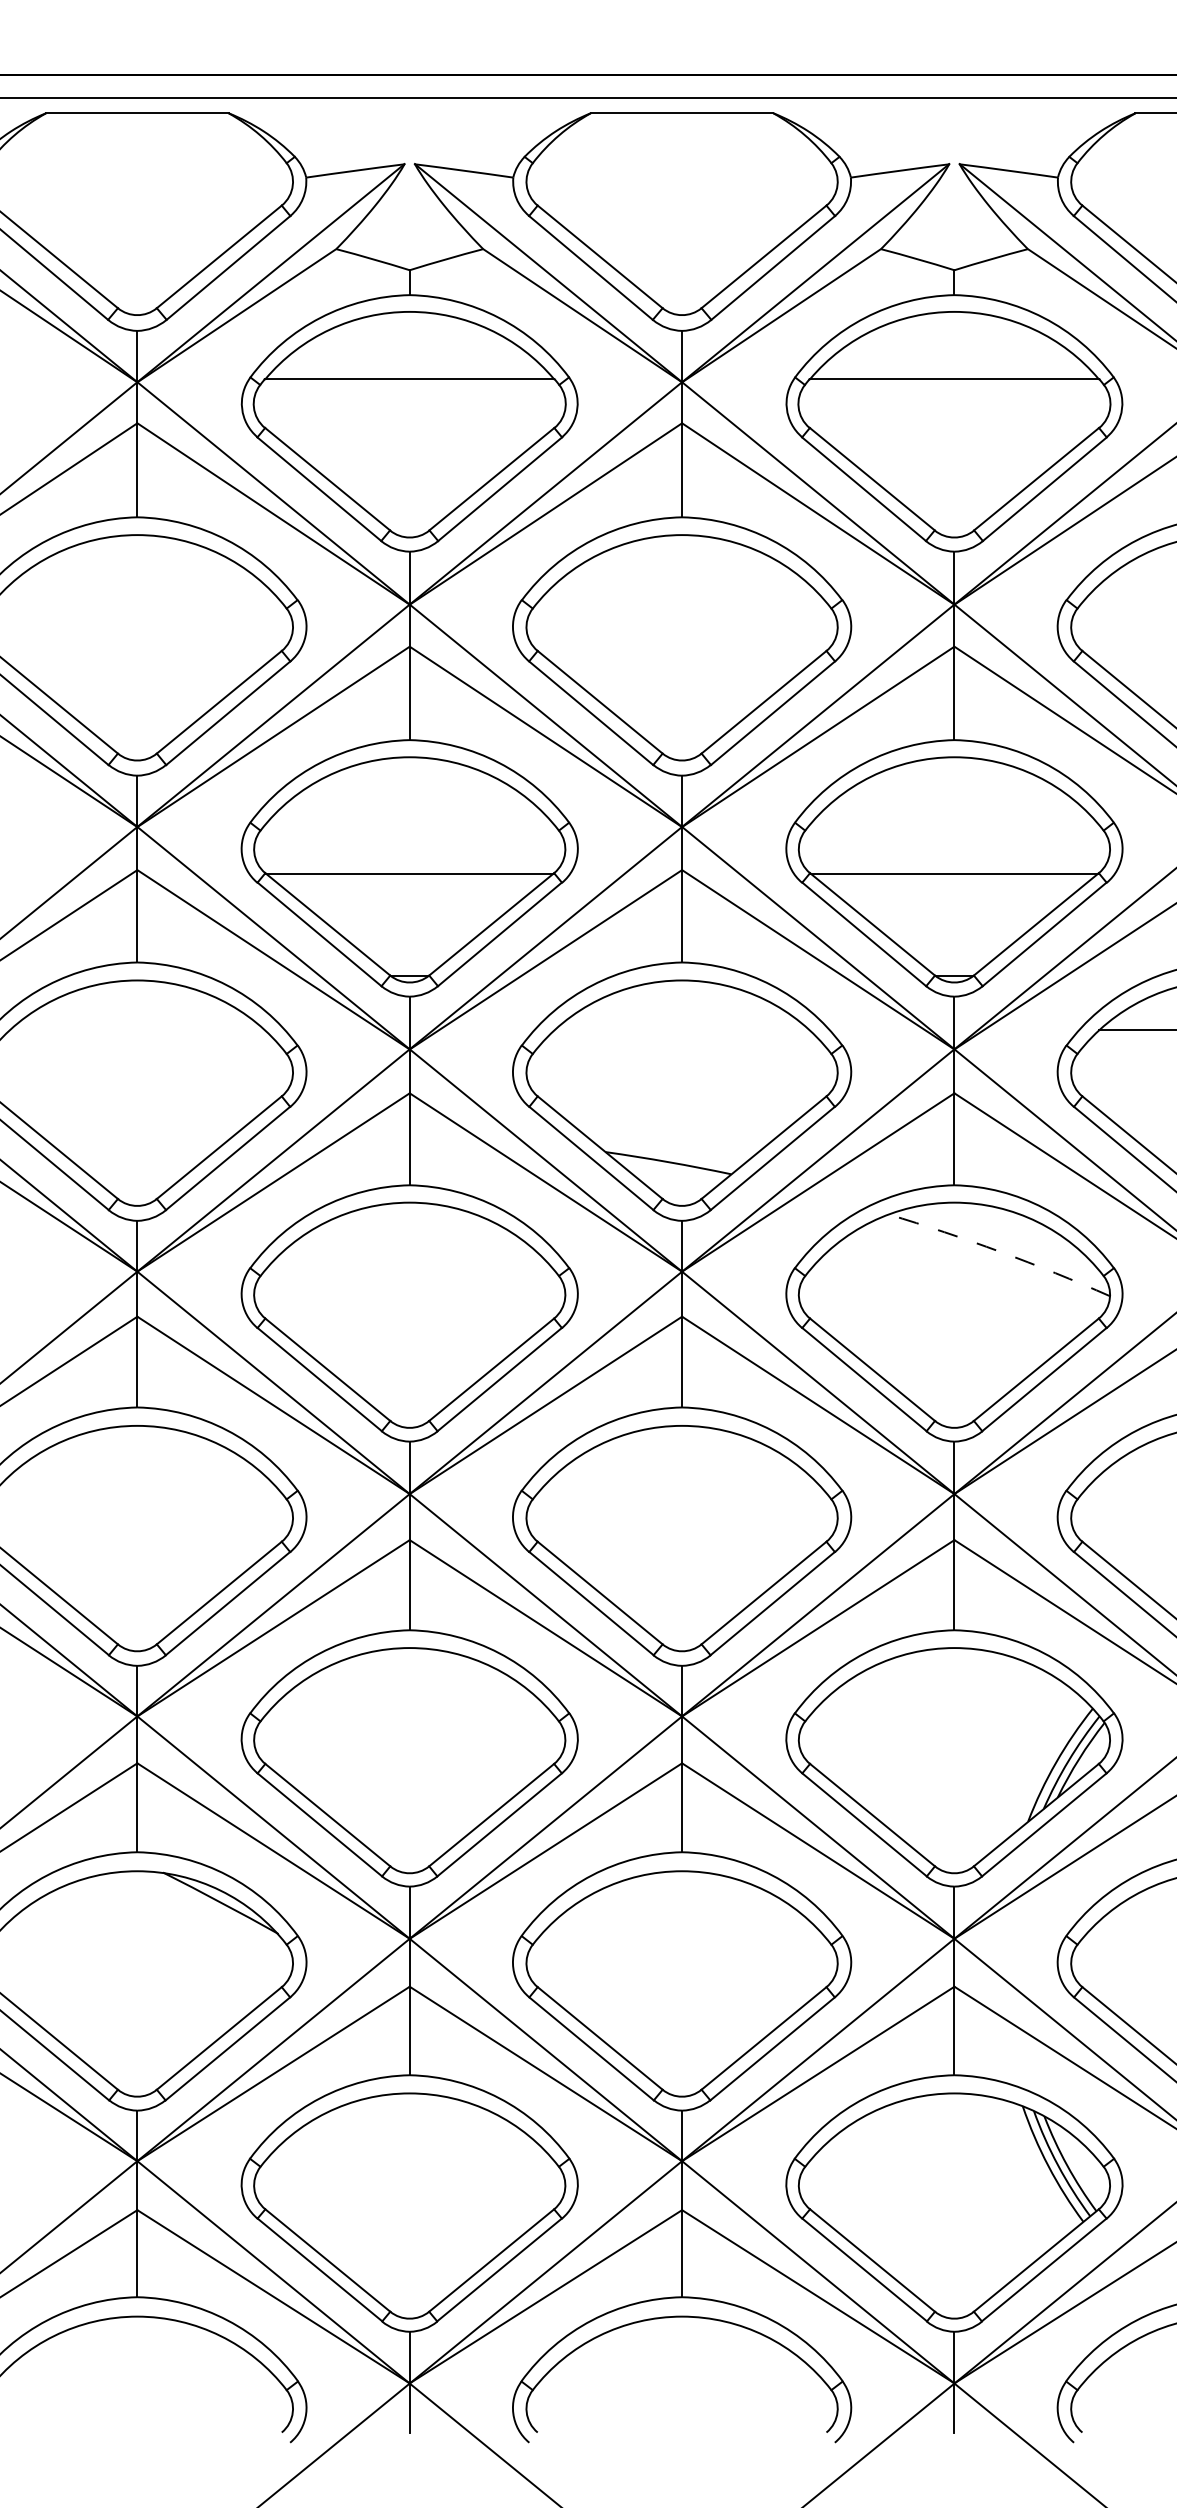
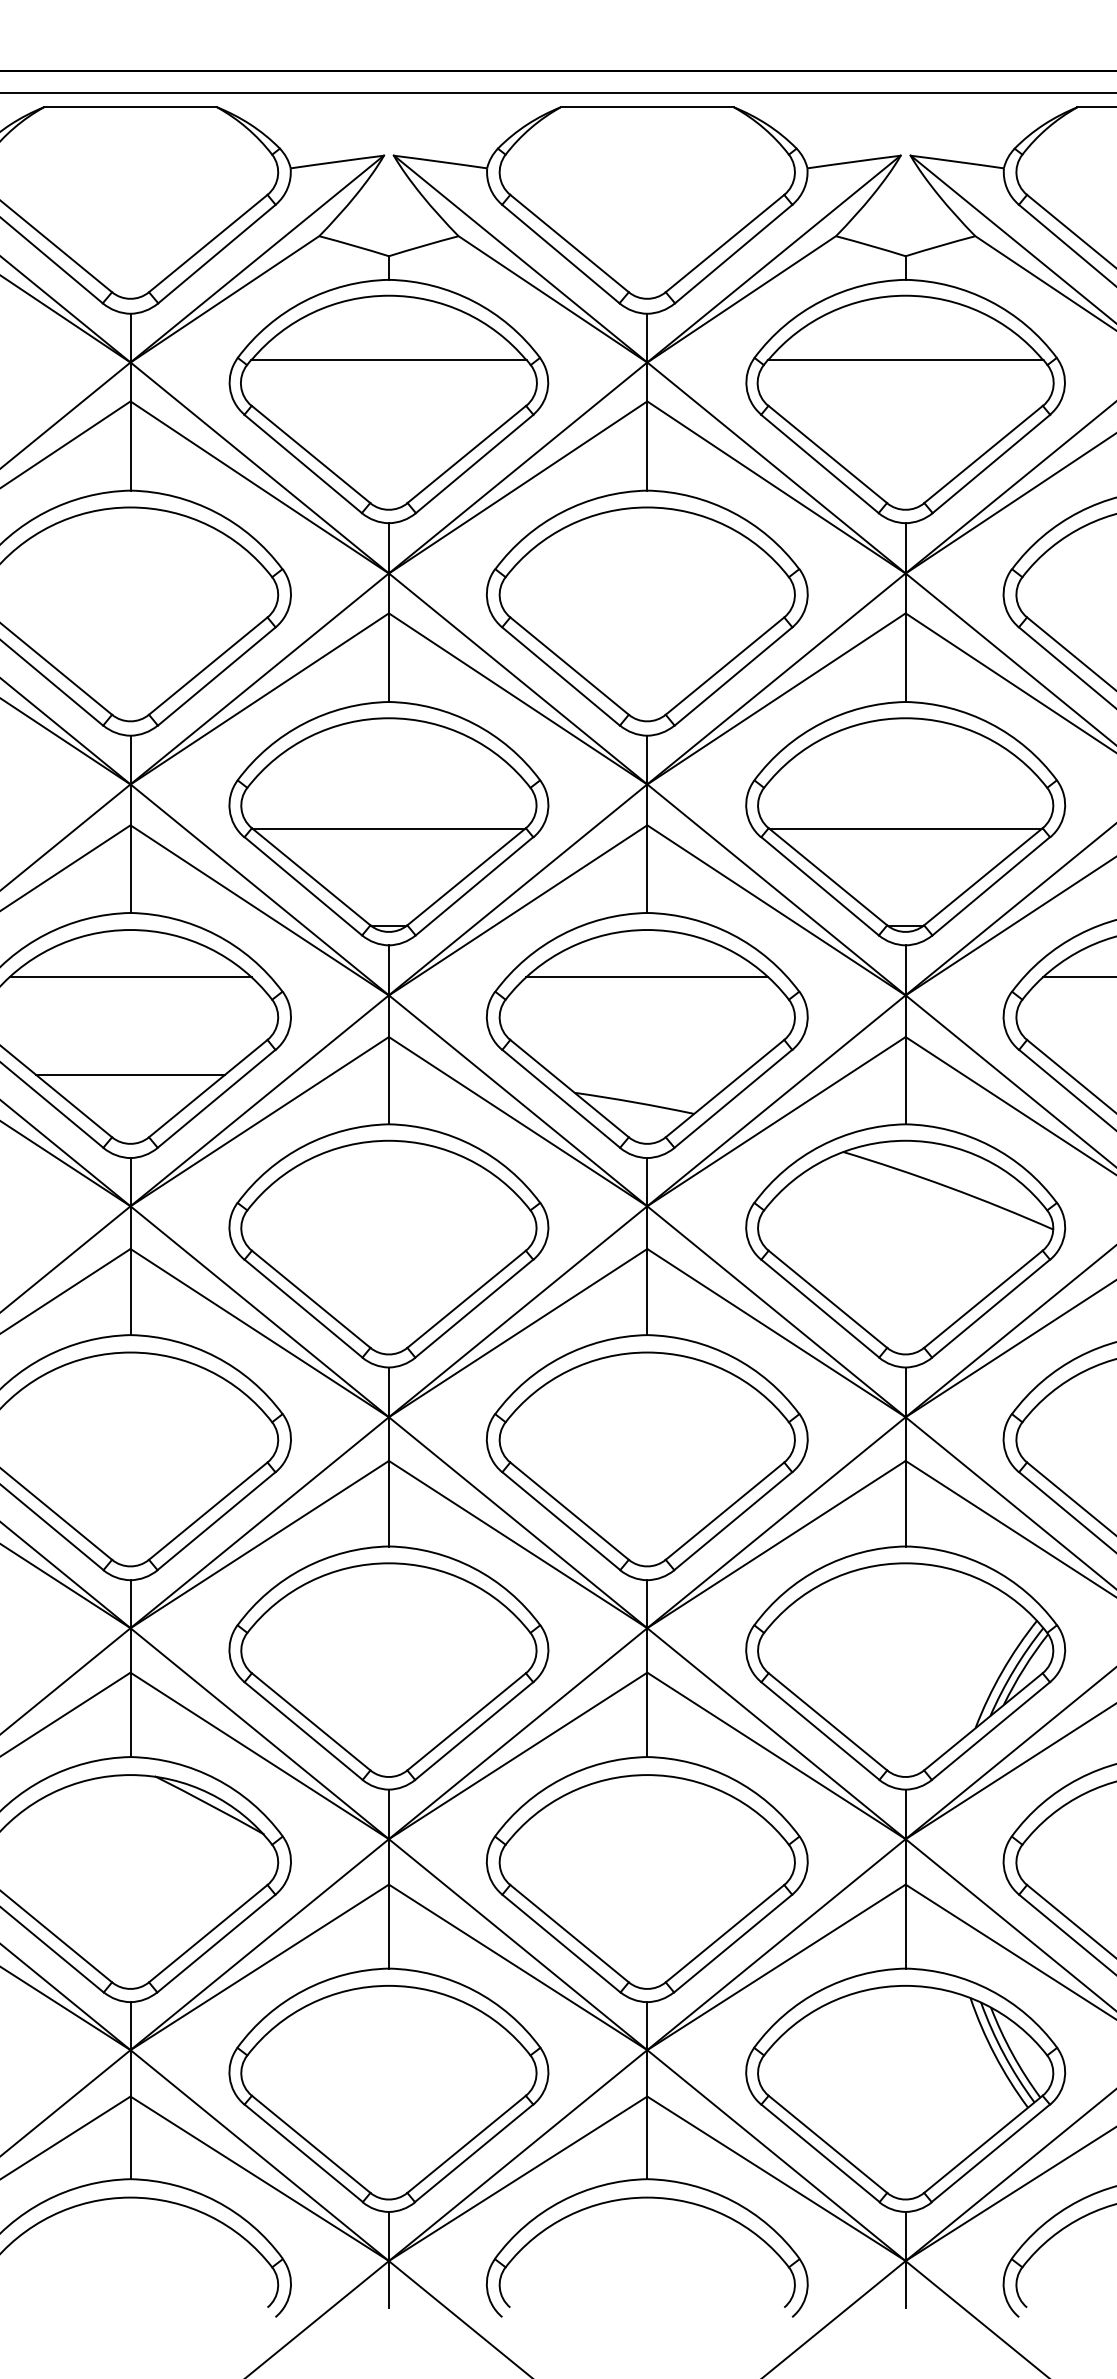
line: (137, 1030) -> (130, 977), added
line: (682, 1030) -> (647, 977), added
line: (137, 1132) -> (130, 1074), added
arc: (1000, 1251) -> (949, 1187), dashed -> solid

